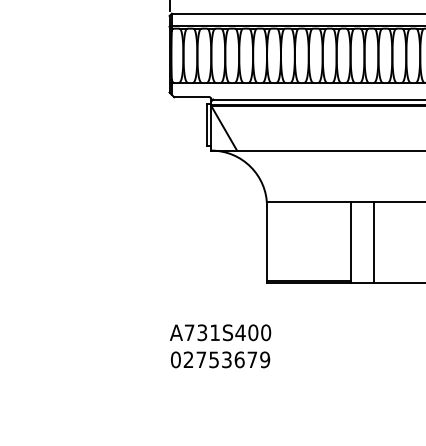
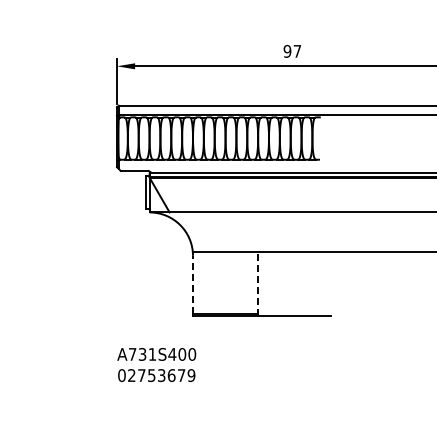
line: (351, 241) -> (258, 283), solid -> dashed
line: (374, 241) -> (276, 283), removed
line: (267, 243) -> (193, 284), solid -> dashed

